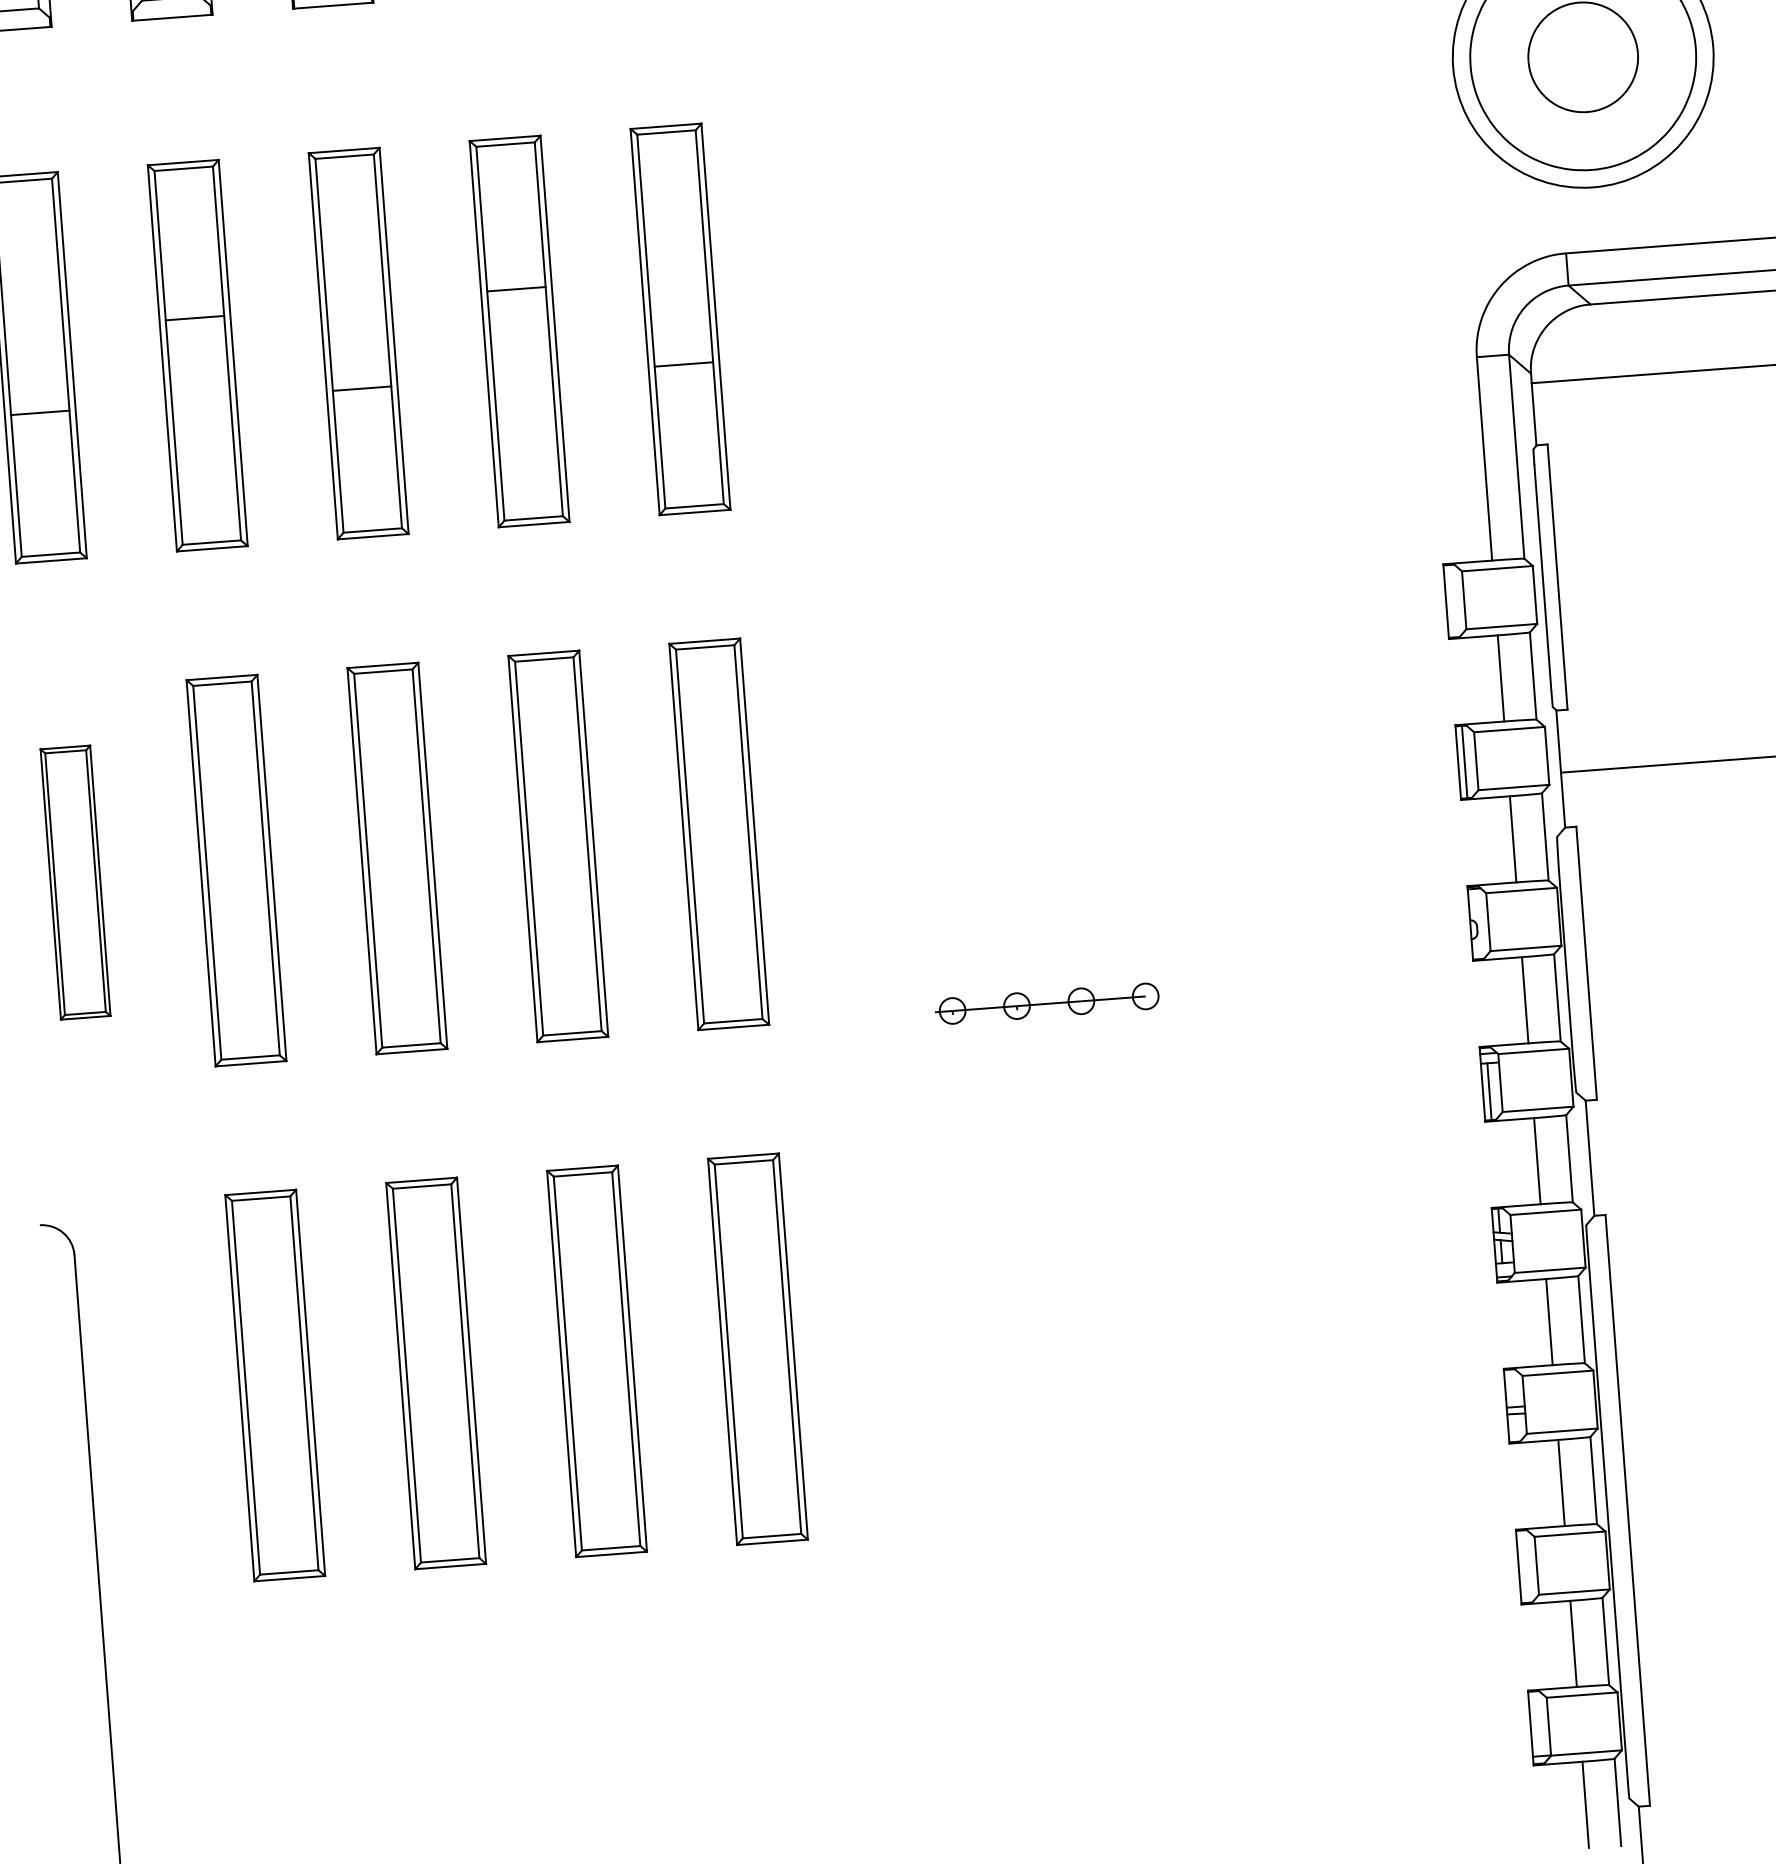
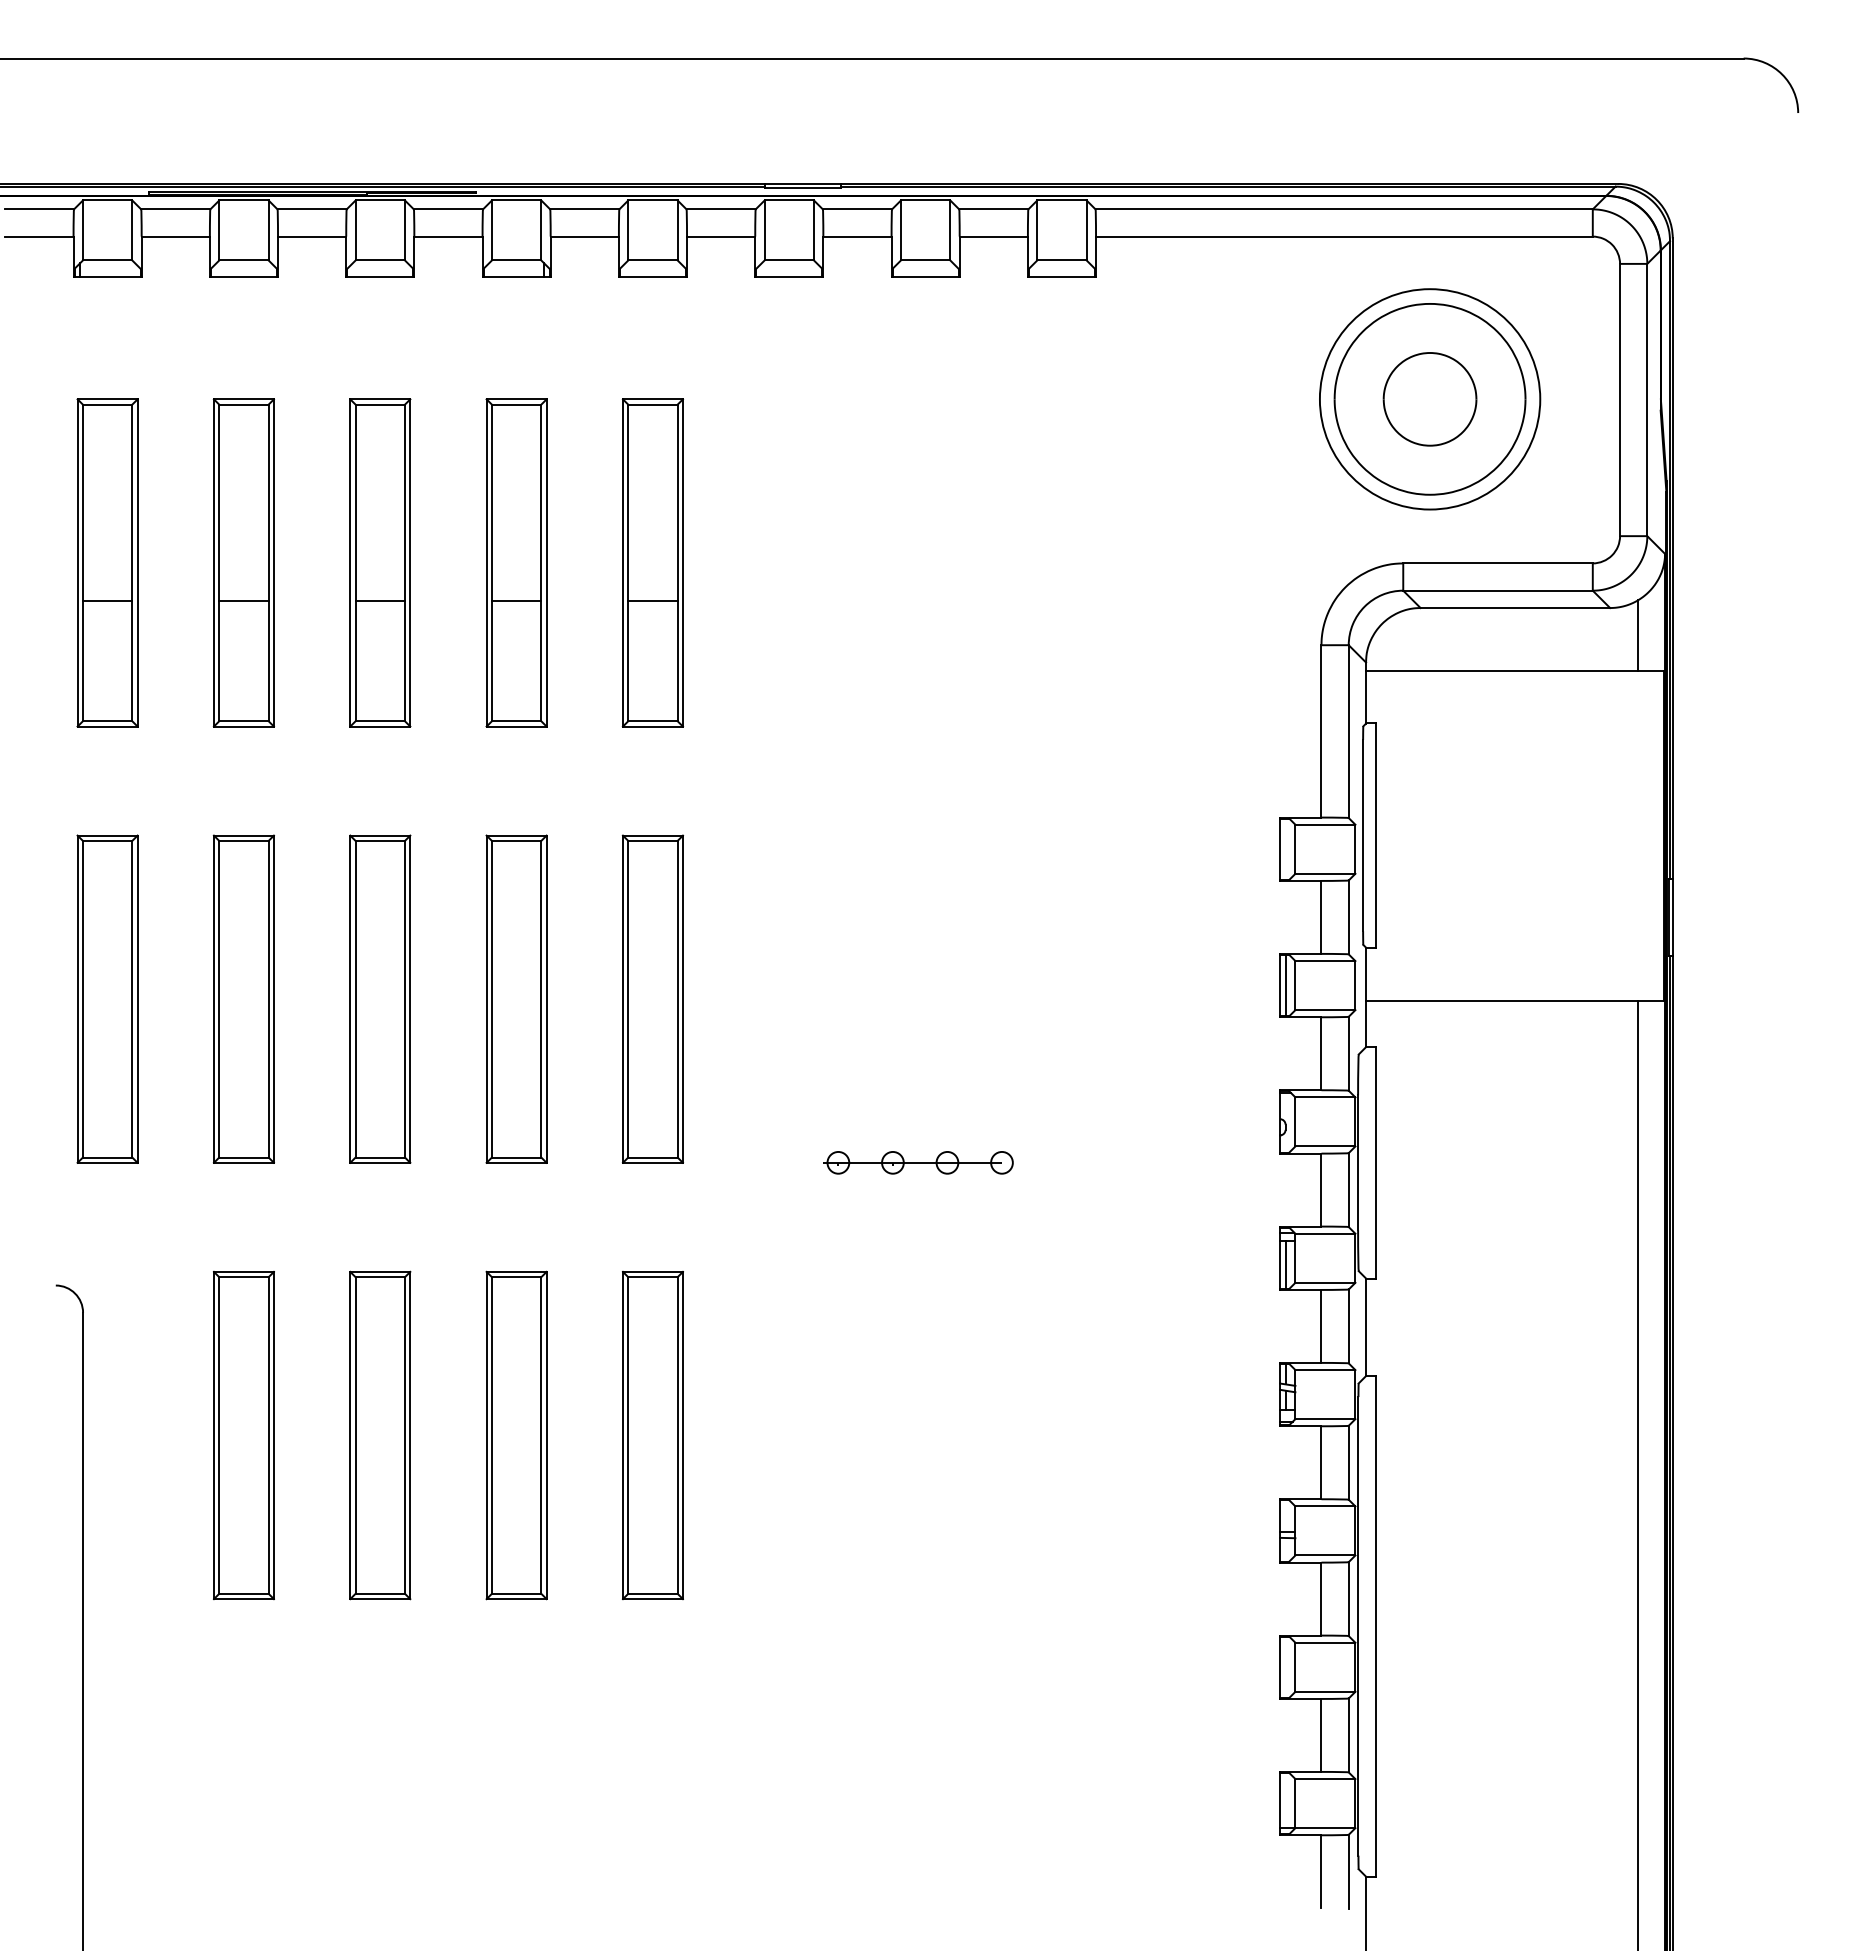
line: (516, 289) -> (516, 601), moved
line: (194, 318) -> (243, 601), moved
part: (75, 881) -> (107, 998), size x1.43

